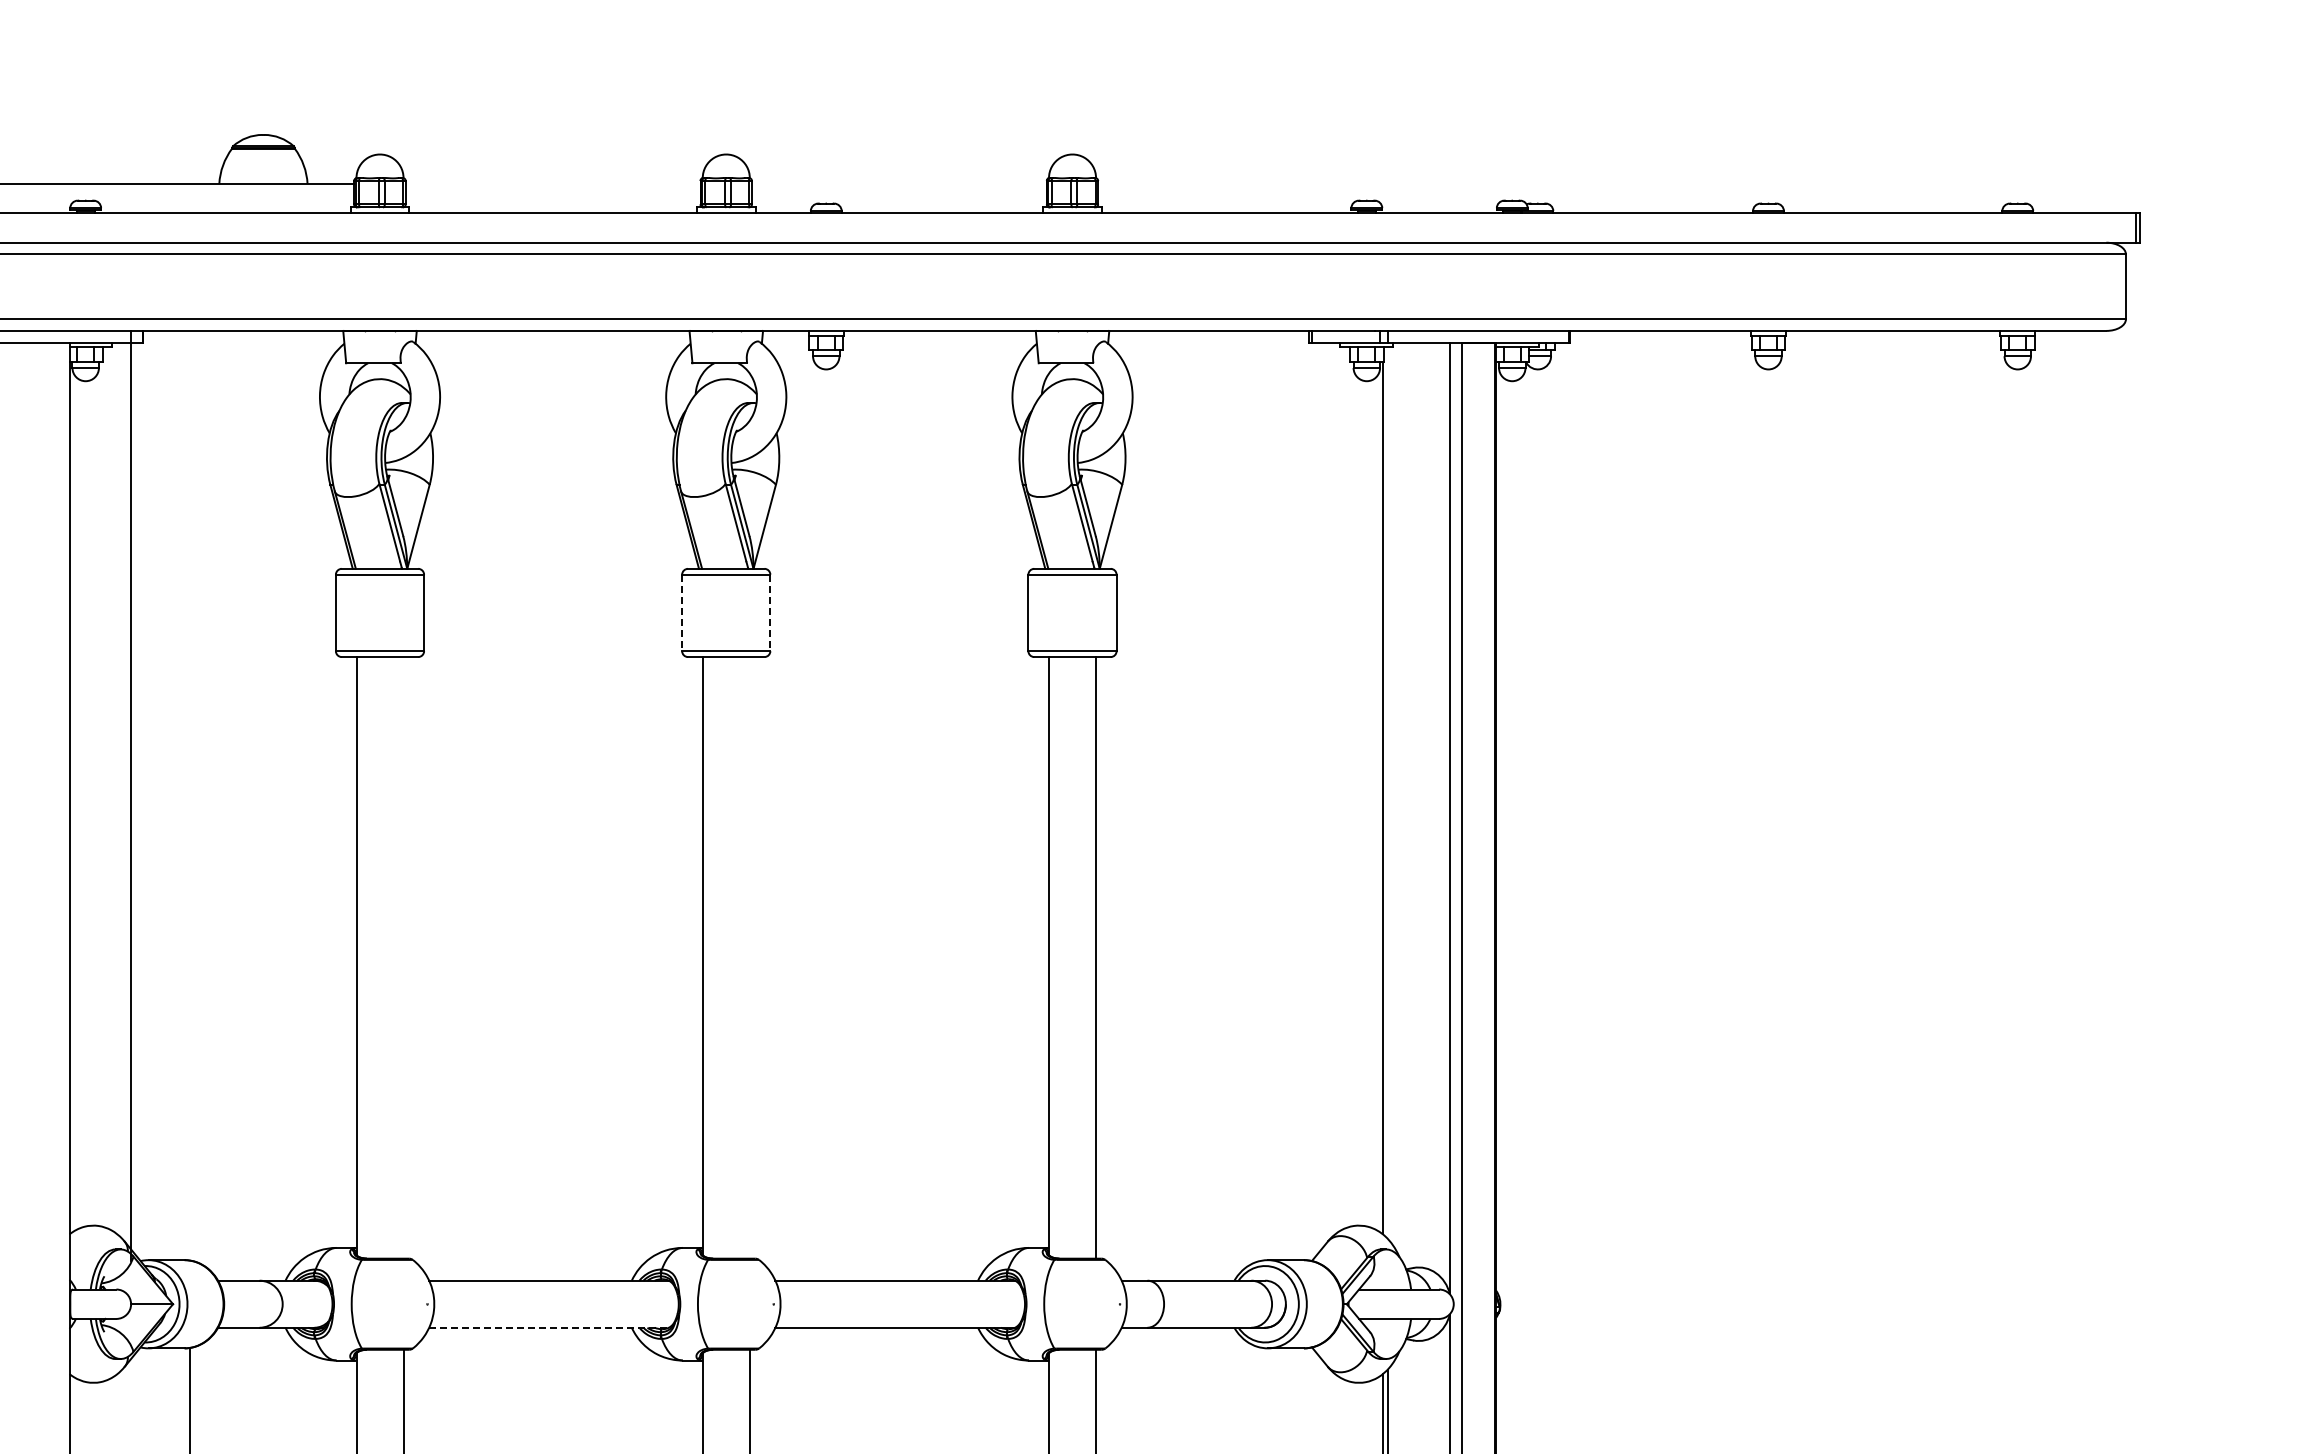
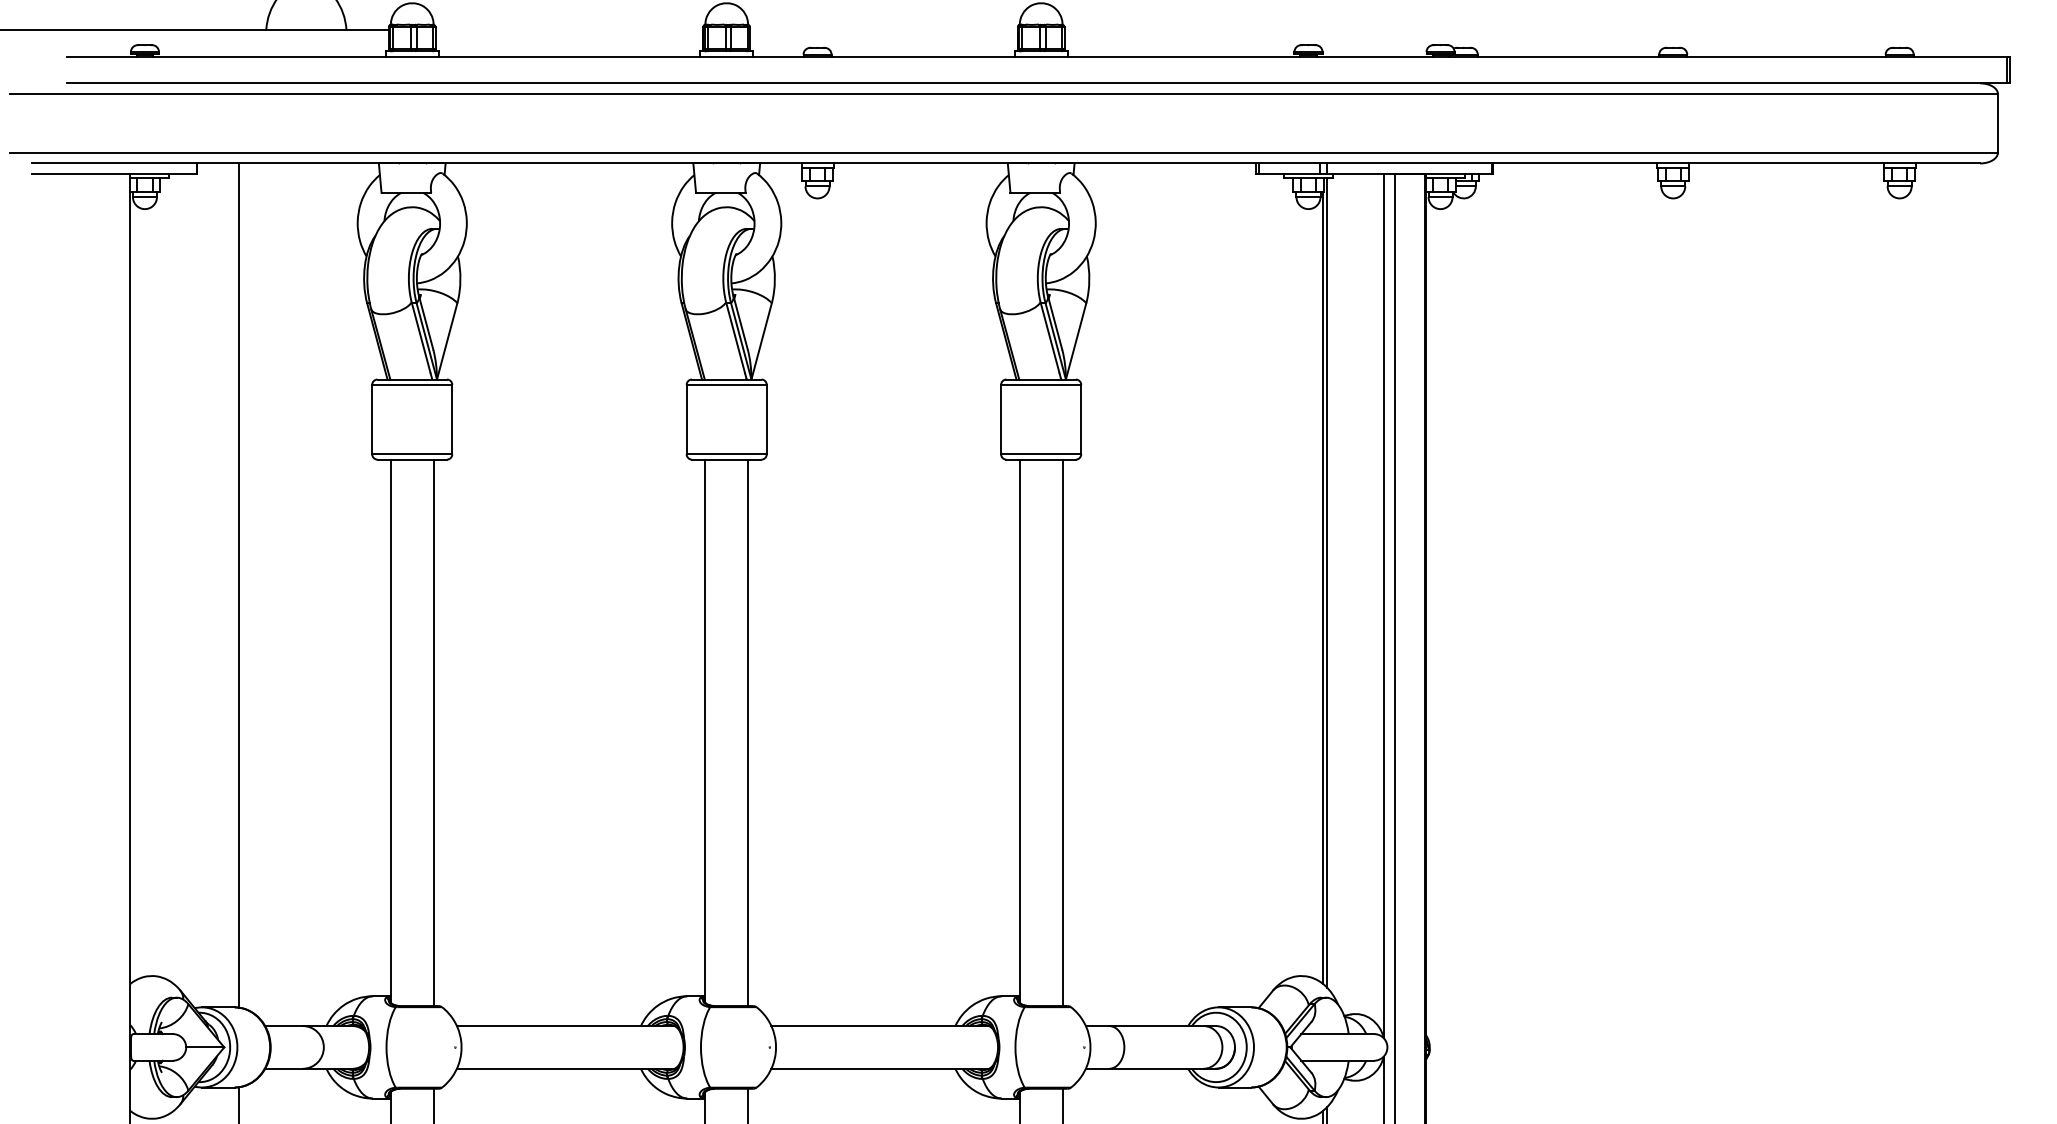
line: (682, 613) -> (686, 420), dashed -> solid
line: (770, 613) -> (766, 420), dashed -> solid
line: (1387, 792) -> (1327, 582), added
line: (130, 795) -> (239, 585), moved
line: (403, 957) -> (433, 732), added
line: (749, 957) -> (747, 732), added
line: (549, 1327) -> (566, 1068), dashed -> solid

